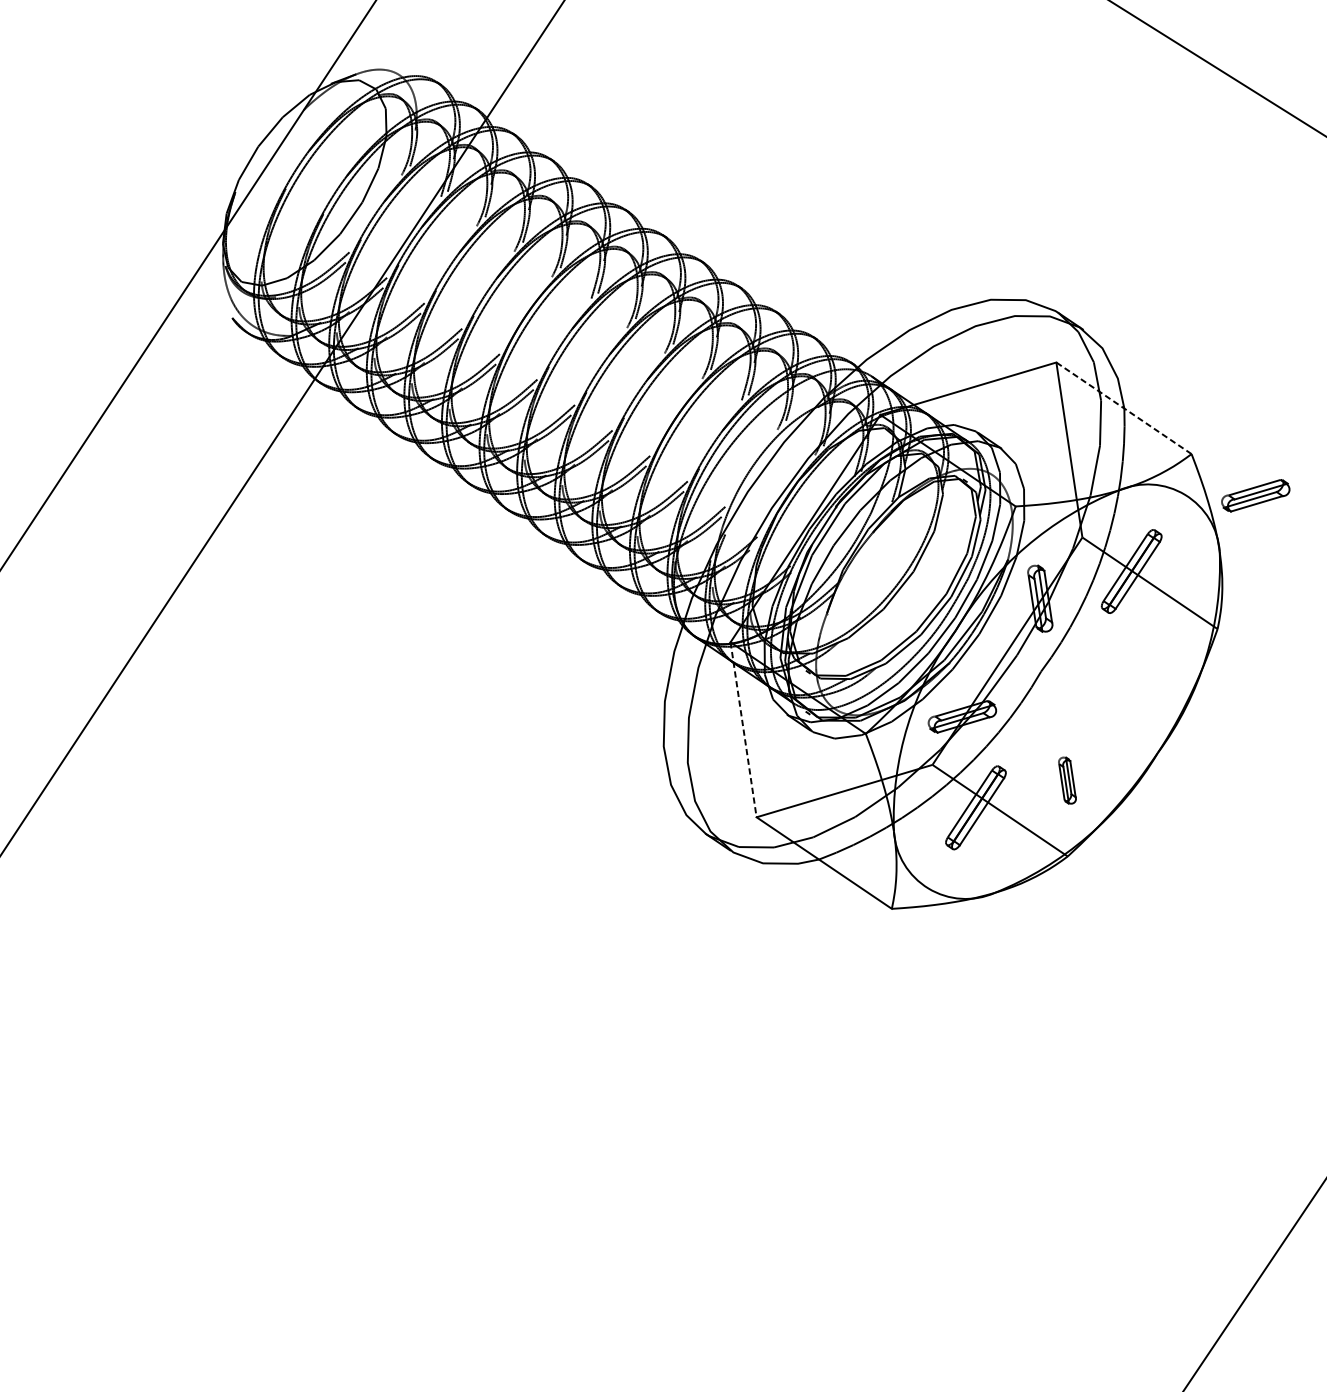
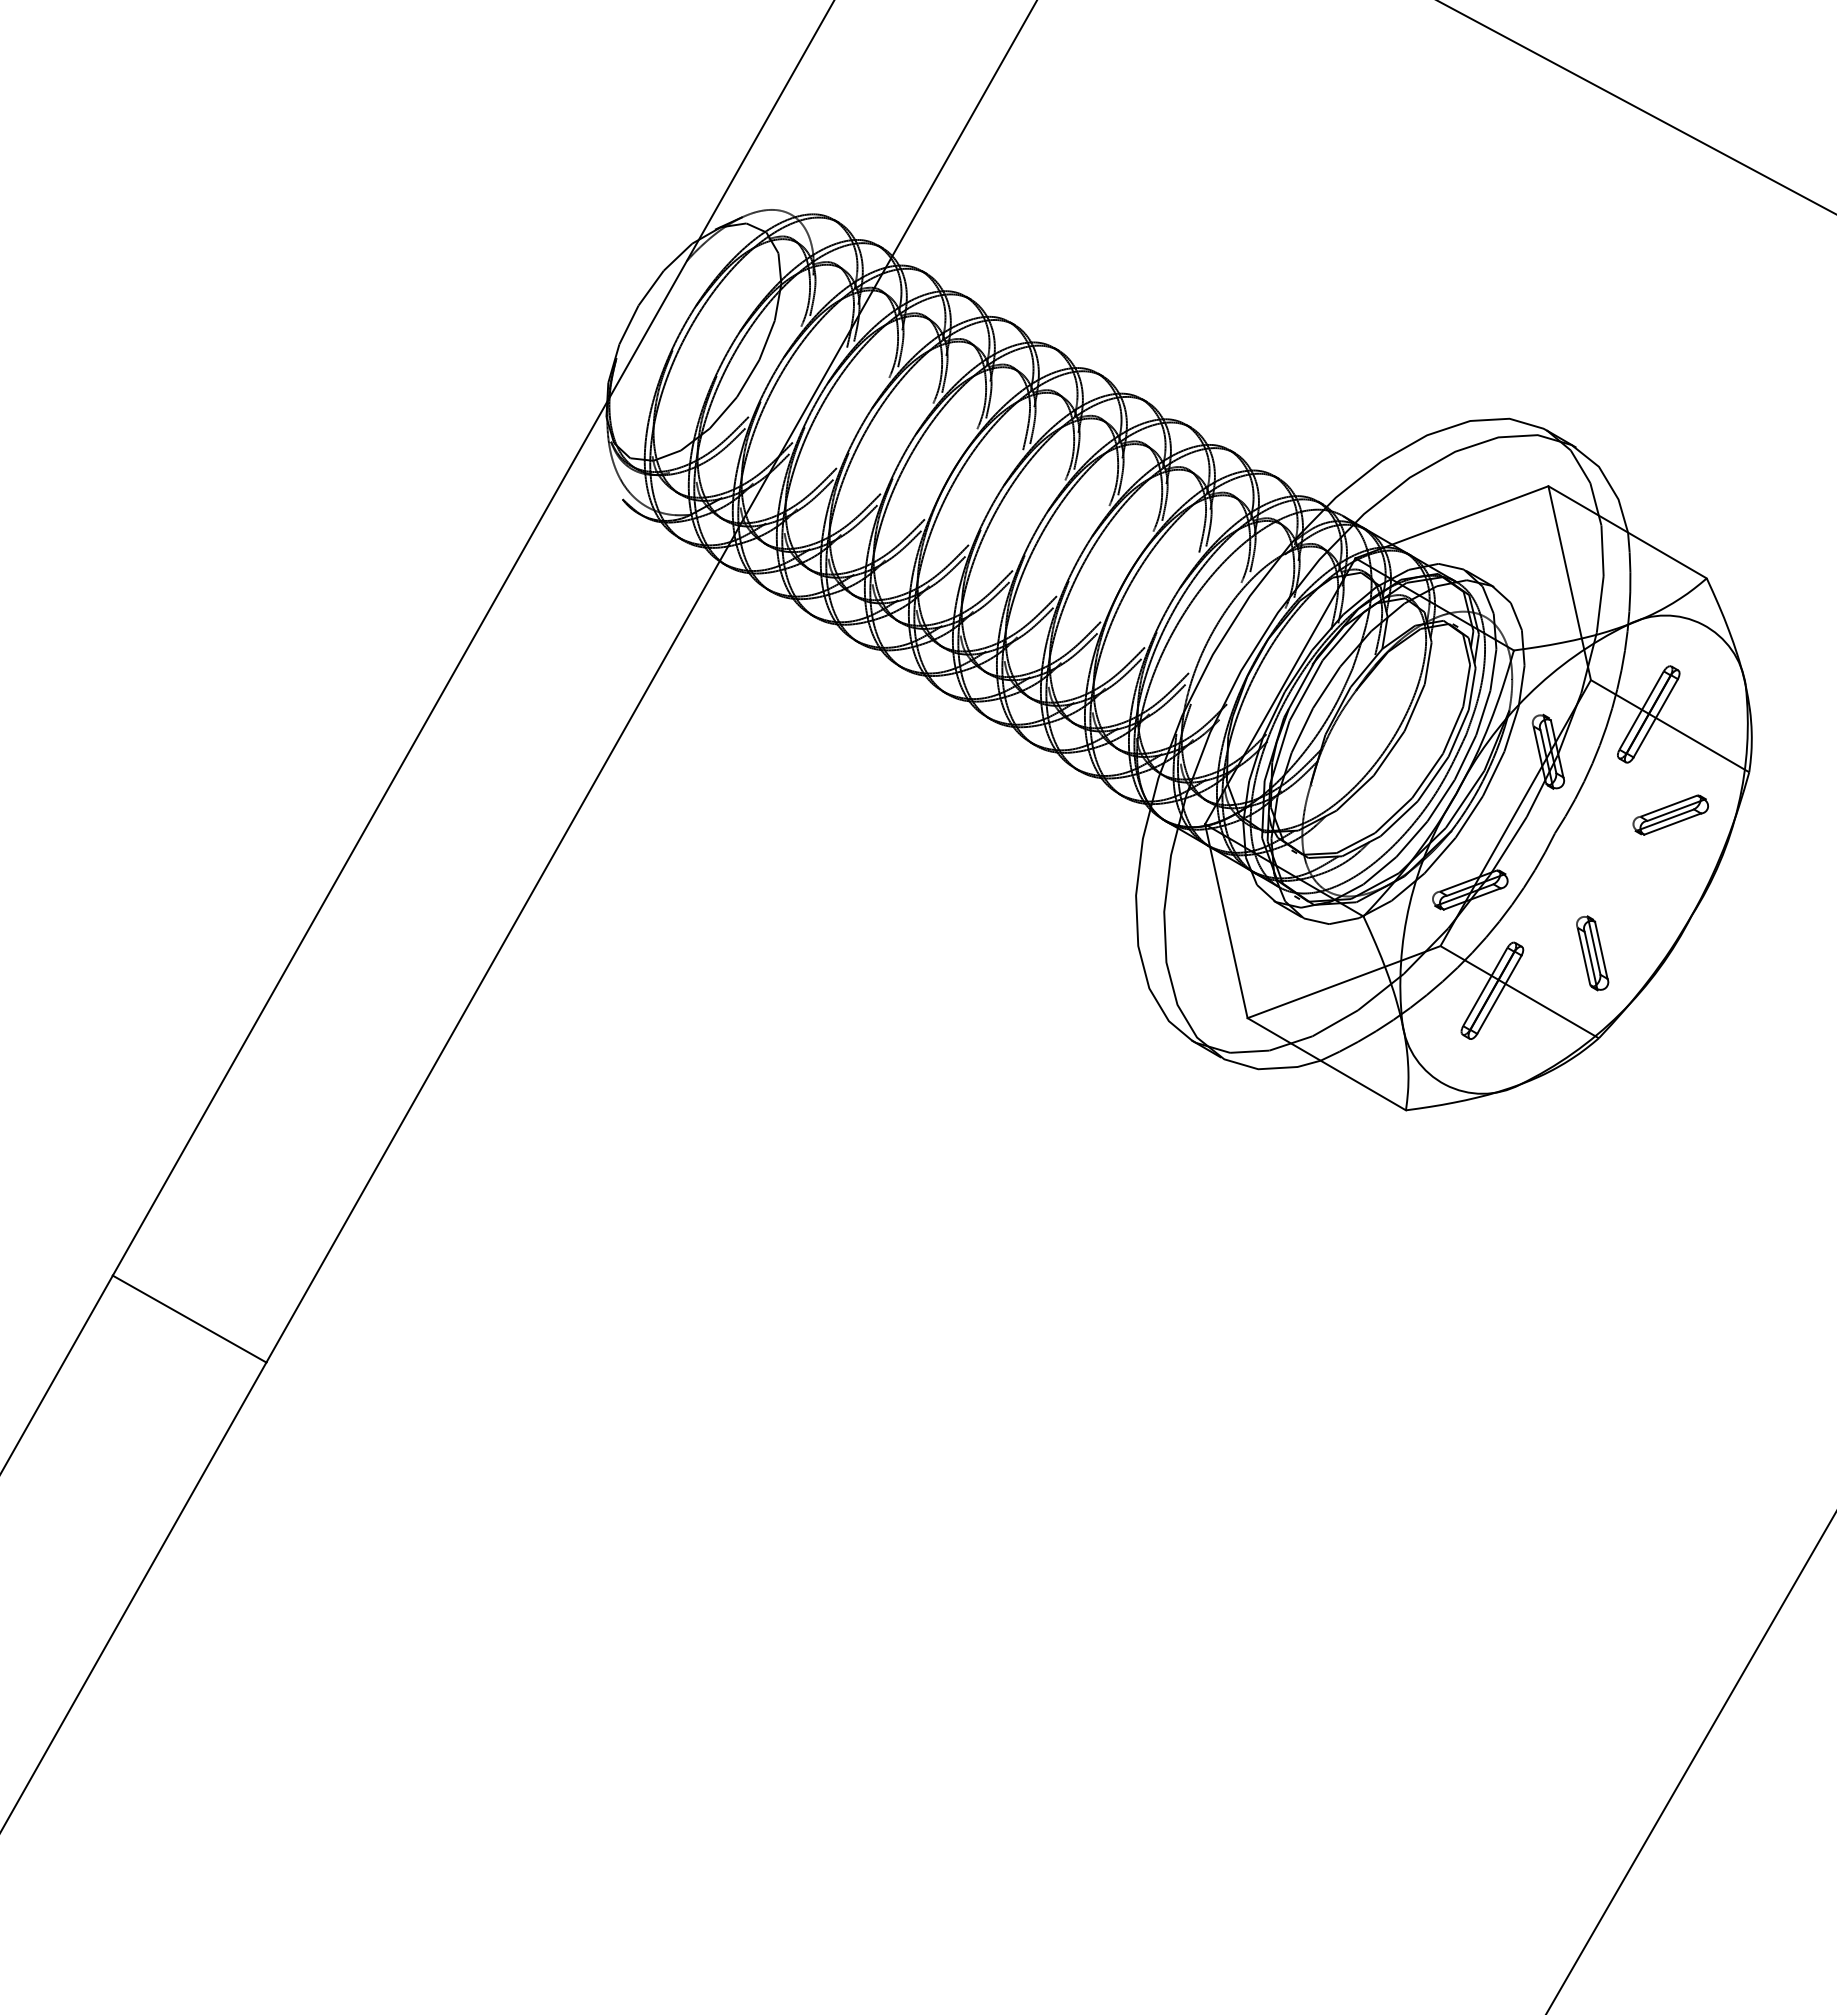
line: (1123, 408) -> (1627, 532), dashed -> solid
part: (1255, 495) -> (1670, 814), moved
line: (743, 730) -> (1226, 921), dashed -> solid
part: (1067, 780) -> (1592, 953), size x1.43

